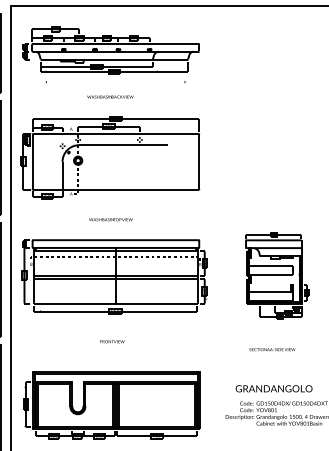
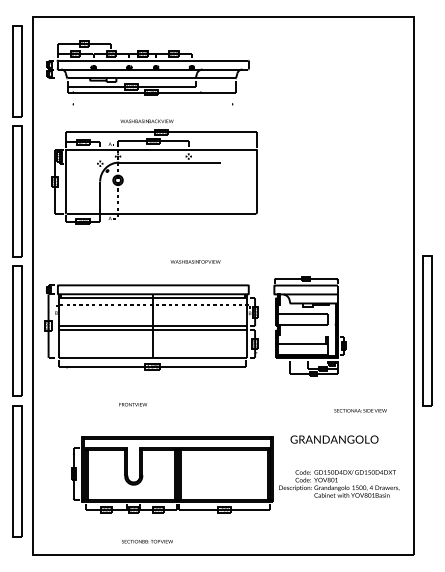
part: (109, 157) -> (154, 176), moved
text: (110, 219) -> (195, 261), moved
part: (276, 276) -> (309, 326), moved
text: (112, 341) -> (133, 404), moved
text: (272, 349) -> (360, 410), moved
text: (274, 388) -> (334, 439), moved
part: (111, 405) -> (172, 474), moved

